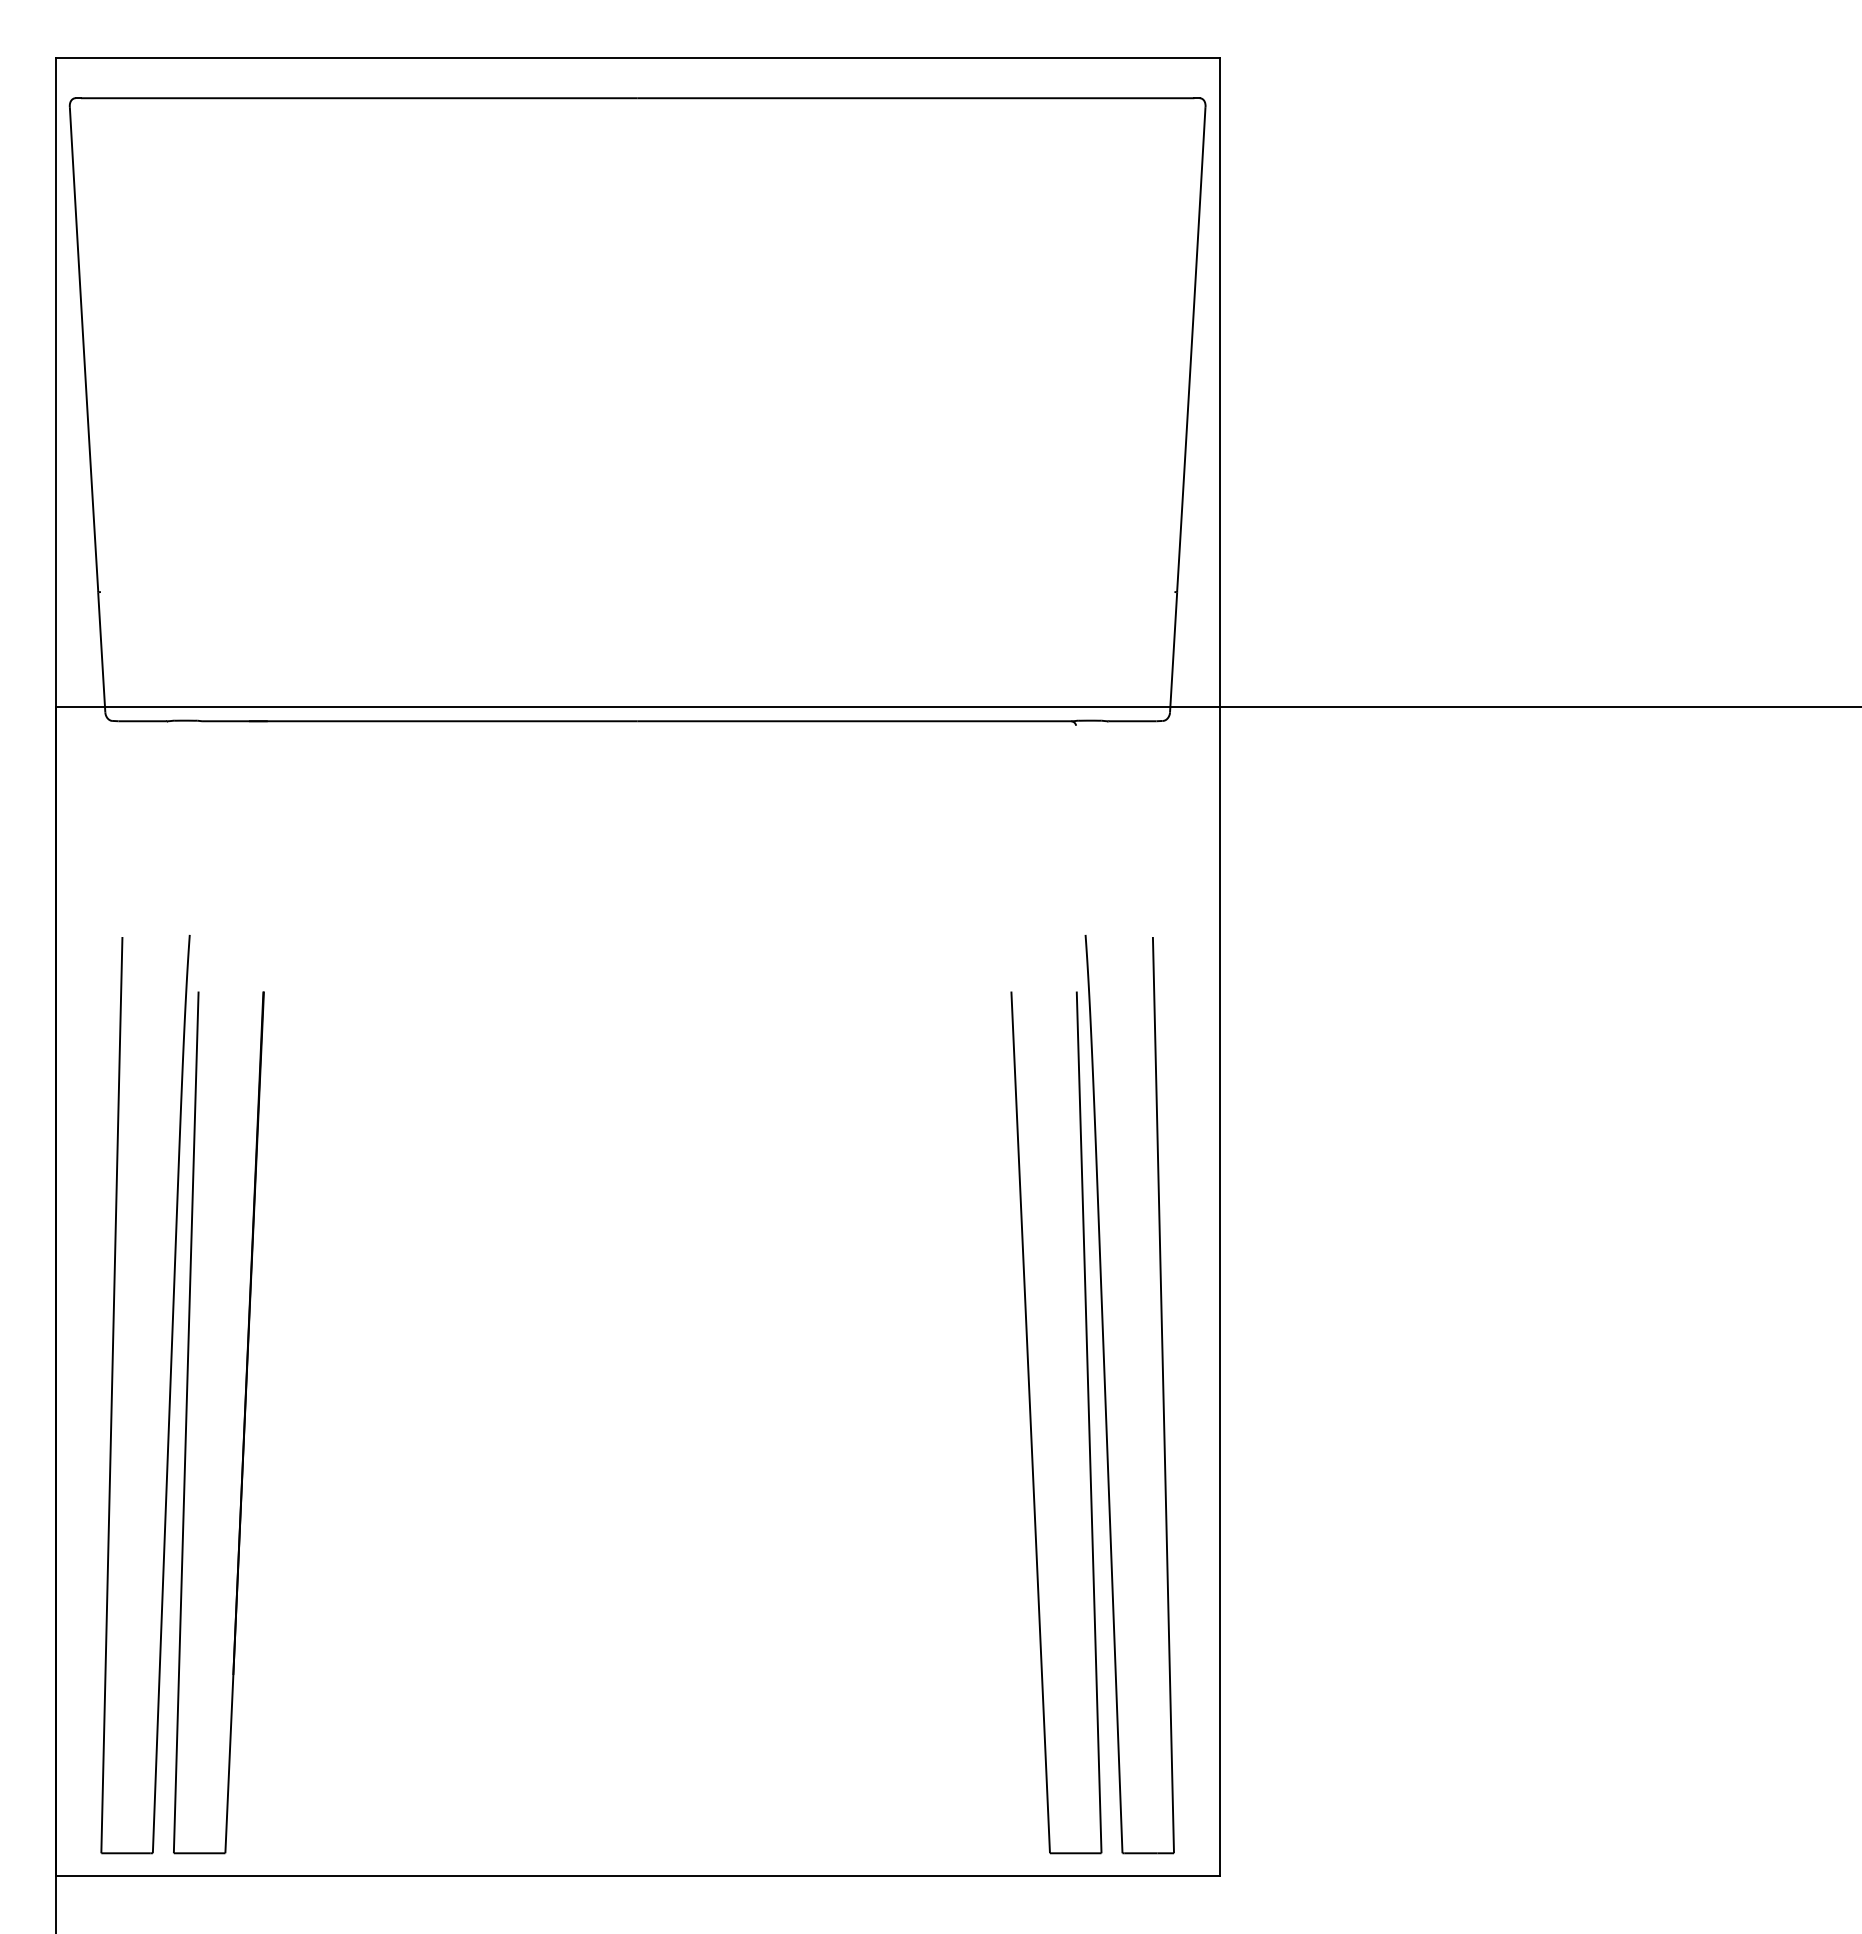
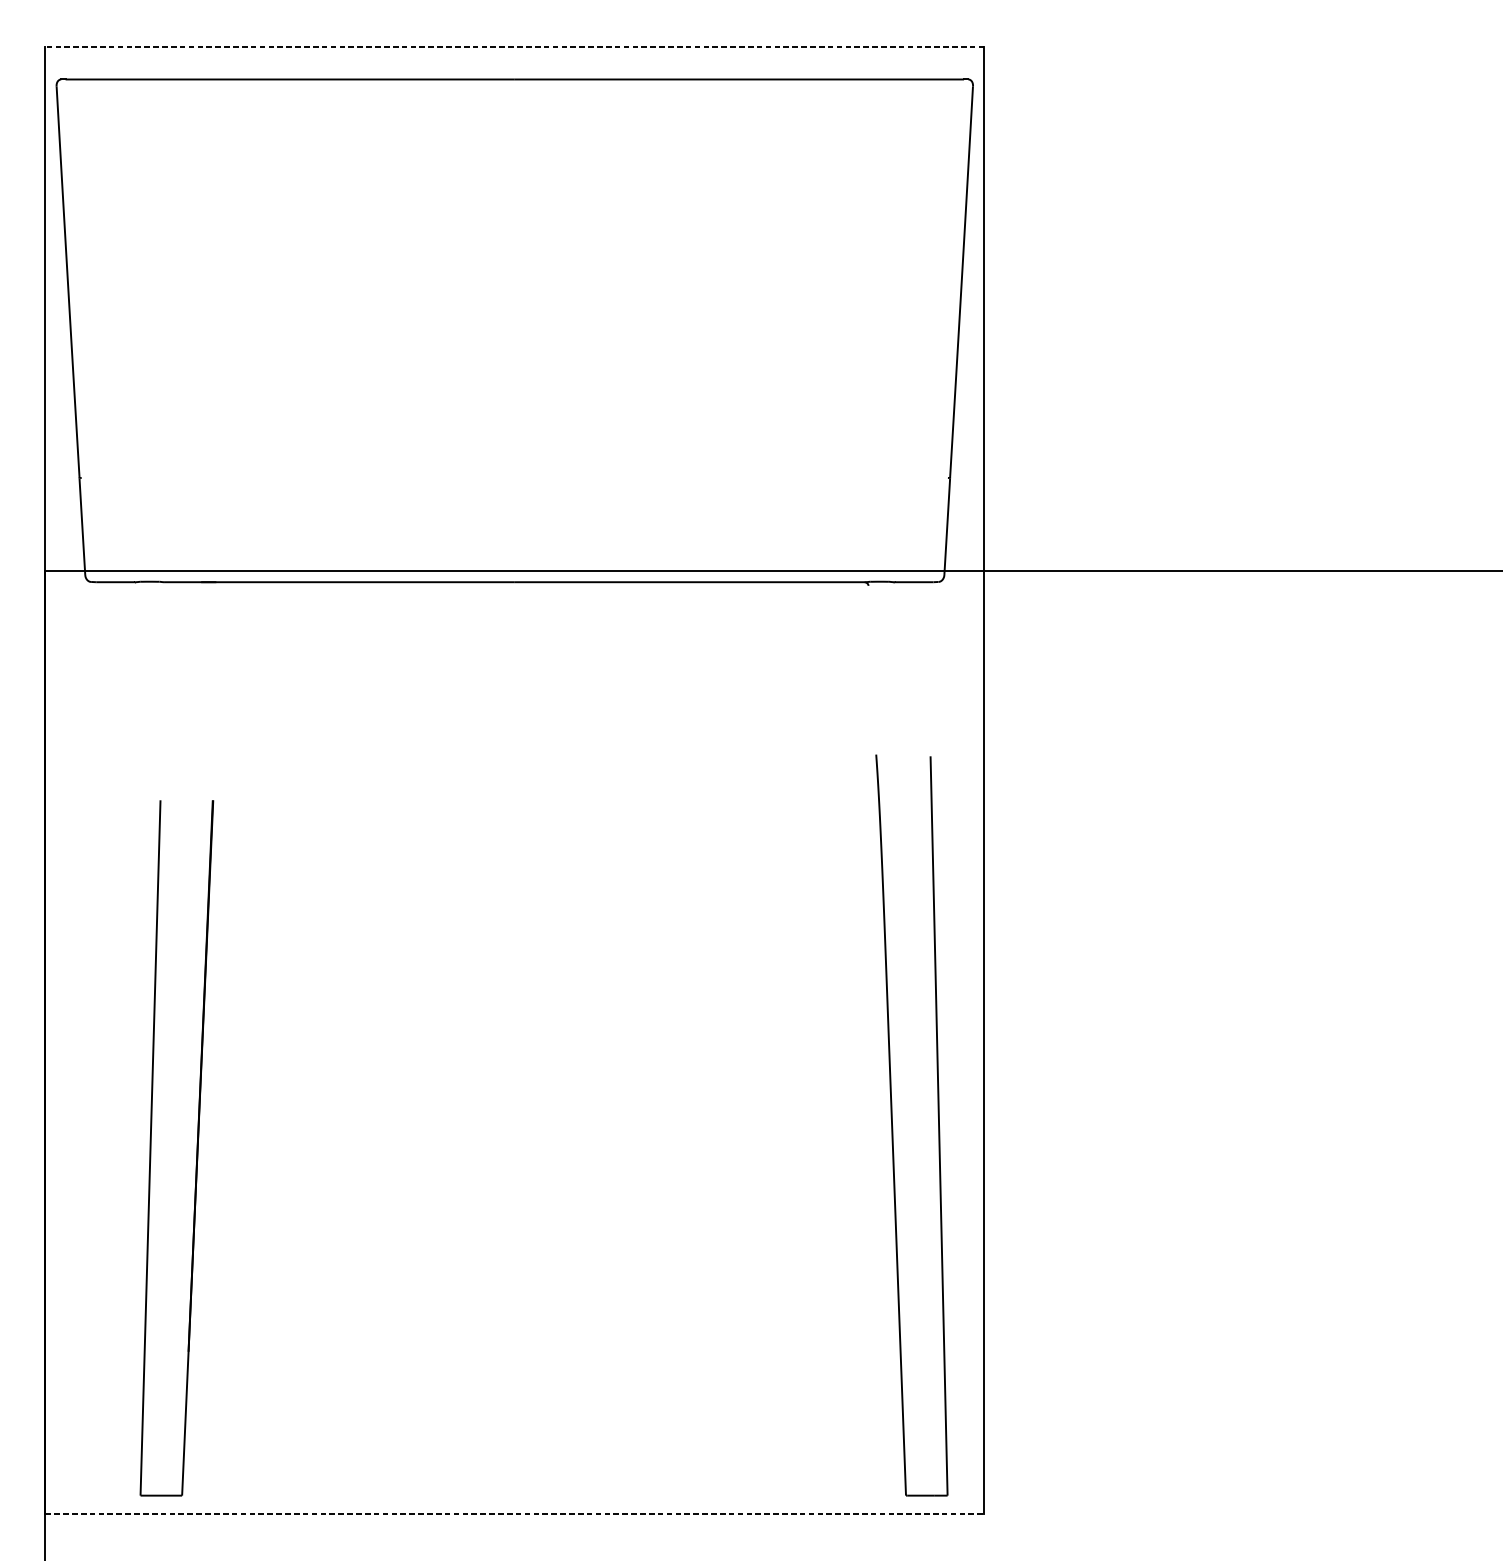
line: (637, 58) -> (514, 47), solid -> dashed
part: (169, 1394) -> (137, 1125), removed
part: (1031, 1422) -> (832, 1148), removed
line: (637, 1875) -> (514, 1513), solid -> dashed

